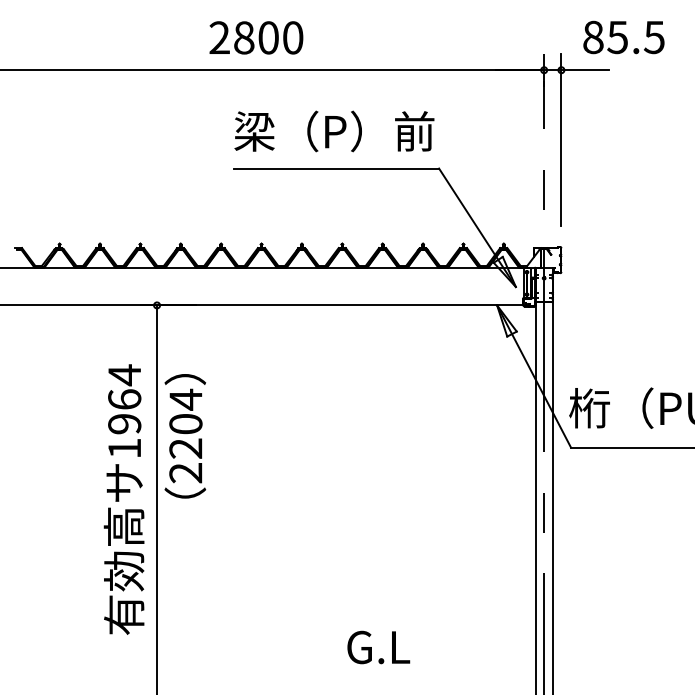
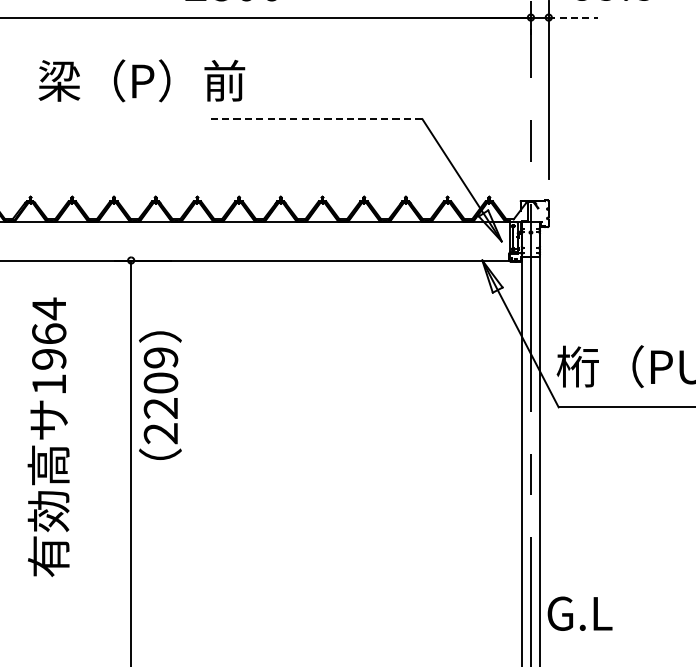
line: (585, 70) -> (573, 17), solid -> dashed
text: (334, 131) -> (141, 80), moved
line: (336, 168) -> (316, 119), solid -> dashed
text: (185, 399) -> (160, 357), 2204 -> 2209
text: (123, 499) -> (47, 437), moved
text: (378, 647) -> (579, 613), moved

